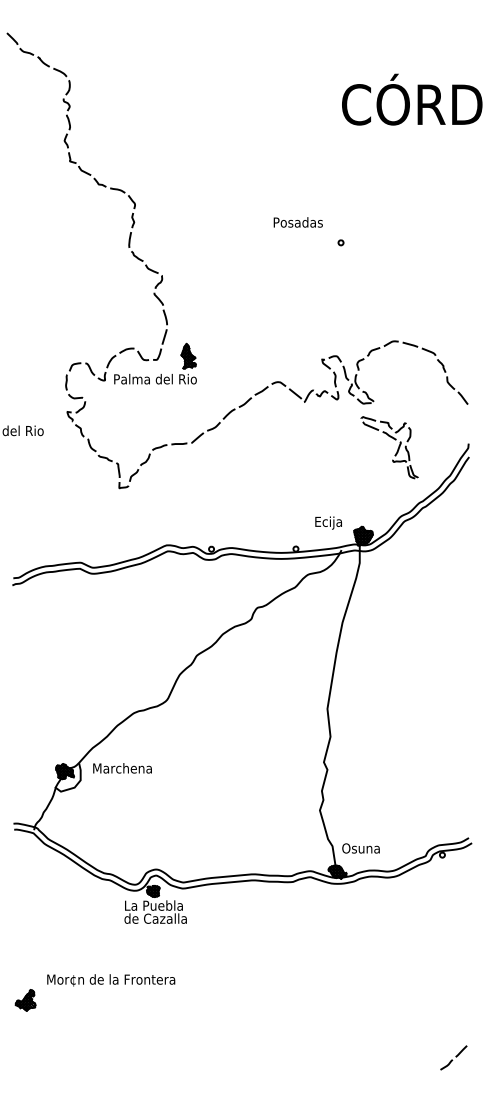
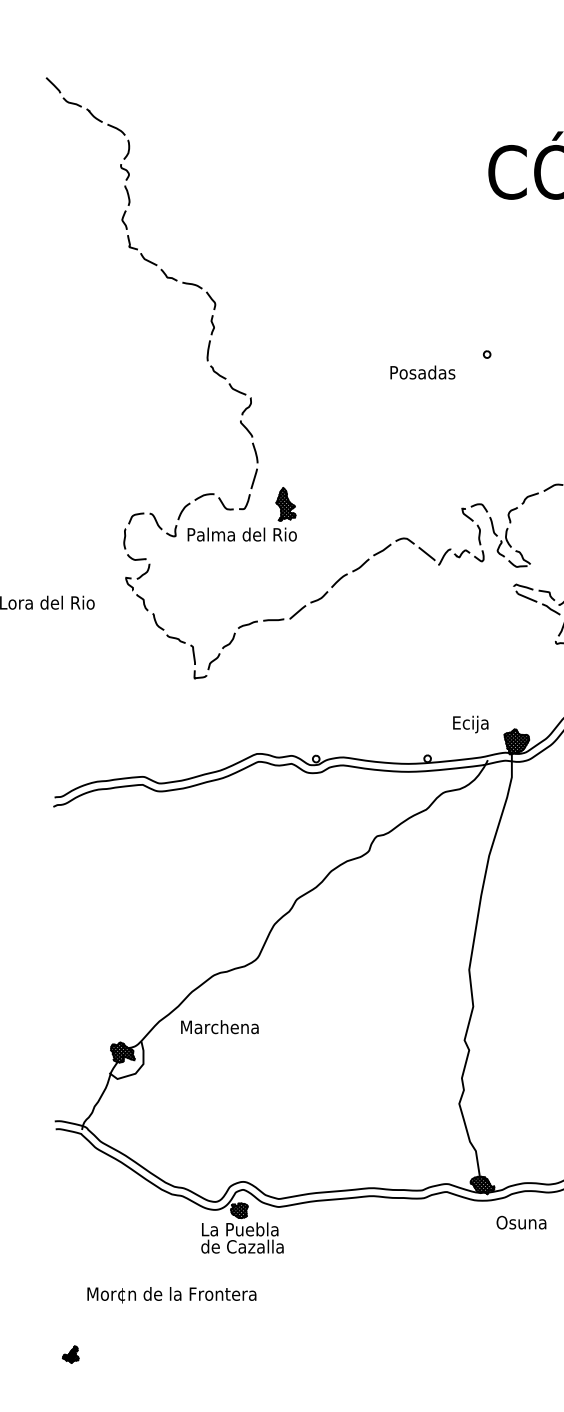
text: (297, 222) -> (421, 372), moved
text: (122, 768) -> (219, 1027), moved
text: (360, 848) -> (520, 1222), moved
text: (111, 980) -> (172, 1295), moved
part: (25, 1000) -> (70, 1354), size x0.6

